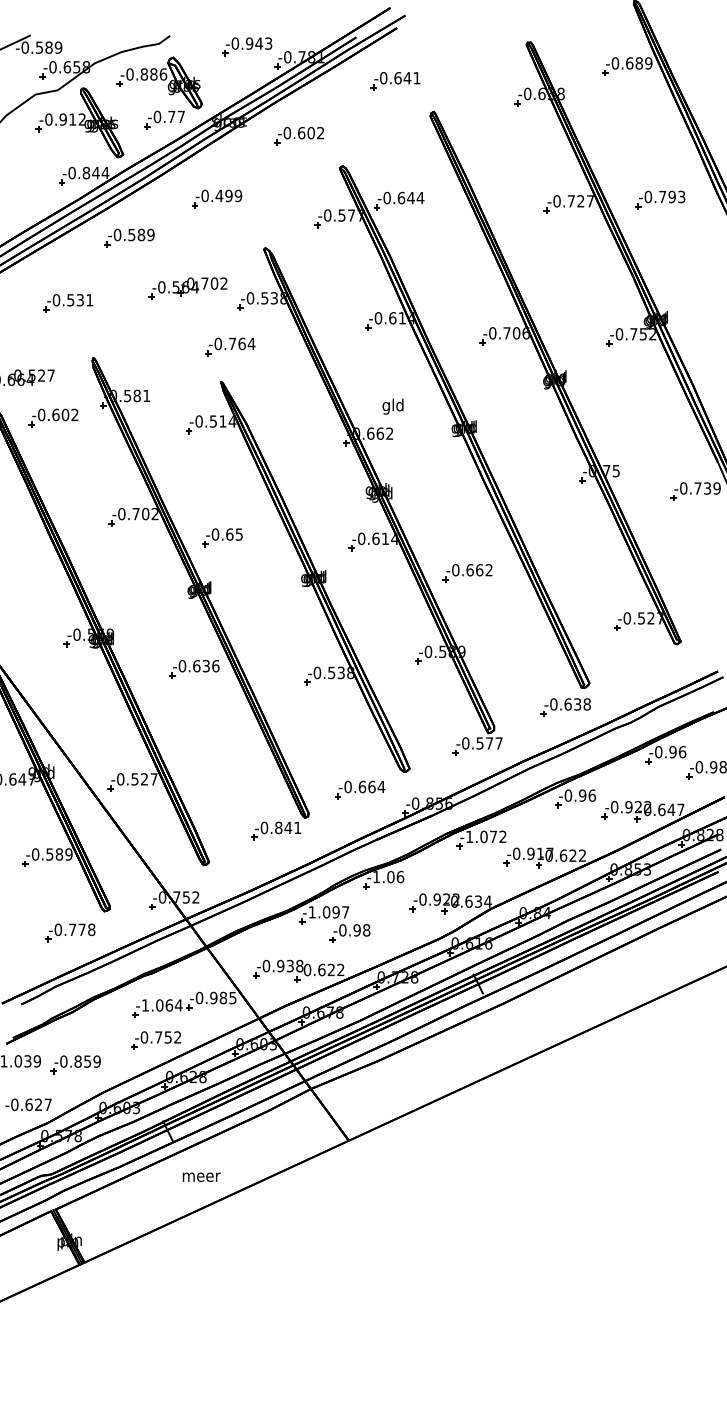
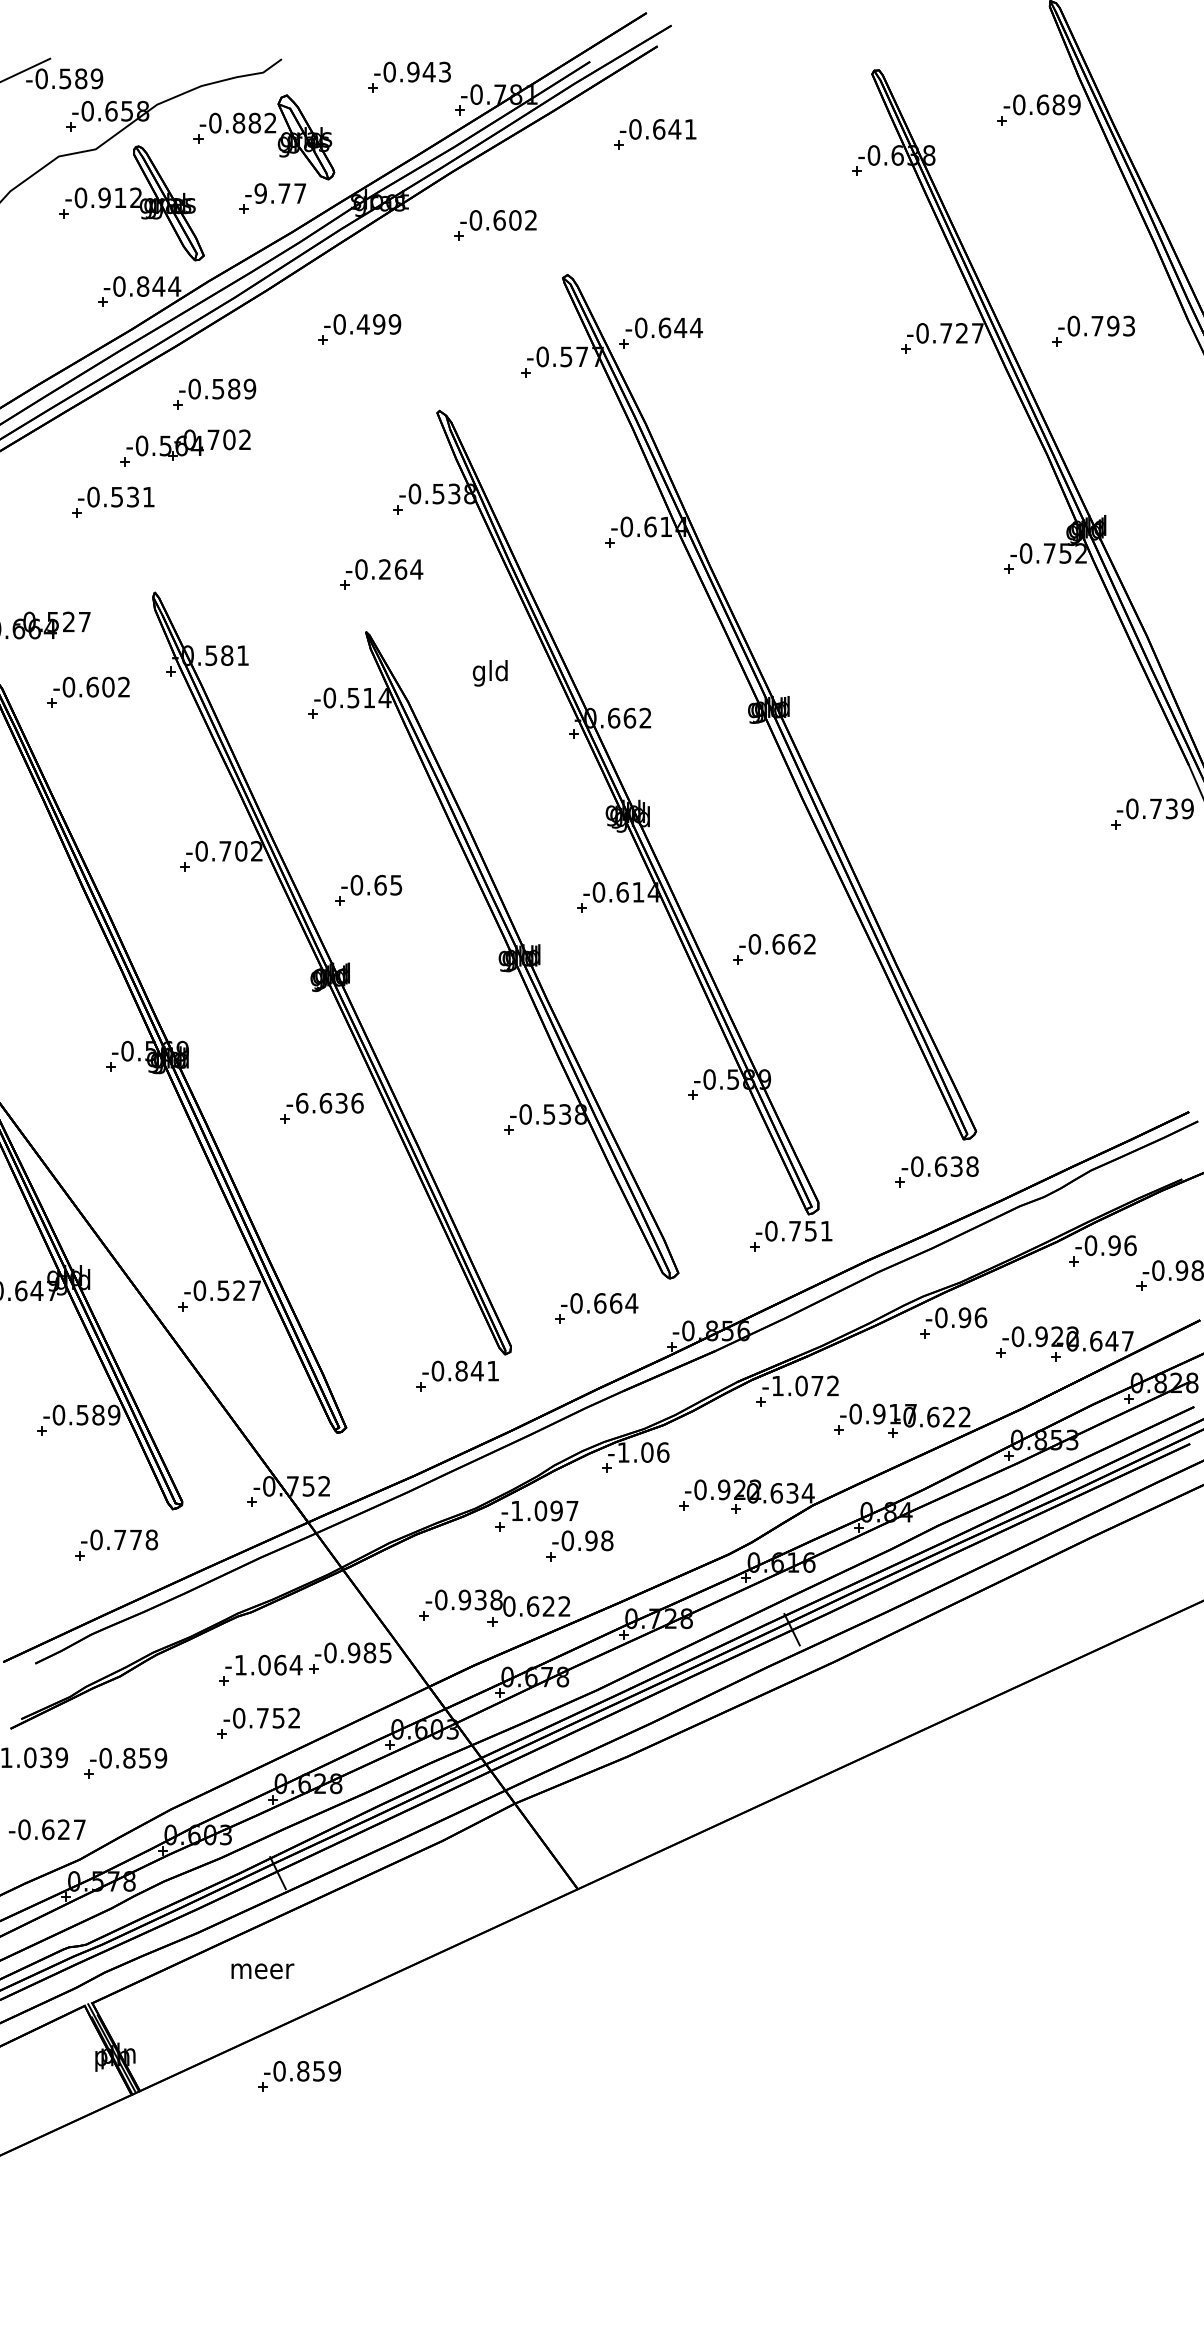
text: (163, 74) -> (270, 123), -0.886 -> -0.882
text: (157, 117) -> (260, 194), -0.77 -> -9.77
part: (187, 288) -> (184, 447), moved
text: (232, 343) -> (385, 568), -0.764 -> -0.264
part: (555, 377) -> (920, 625), removed
text: (392, 406) -> (489, 673), moved
text: (182, 665) -> (302, 1102), -0.636 -> -6.636
text: (489, 743) -> (810, 1231), -0.577 -> -0.751
text: (201, 1176) -> (262, 1970), moved
part: (180, 1253) -> (298, 2076), added

